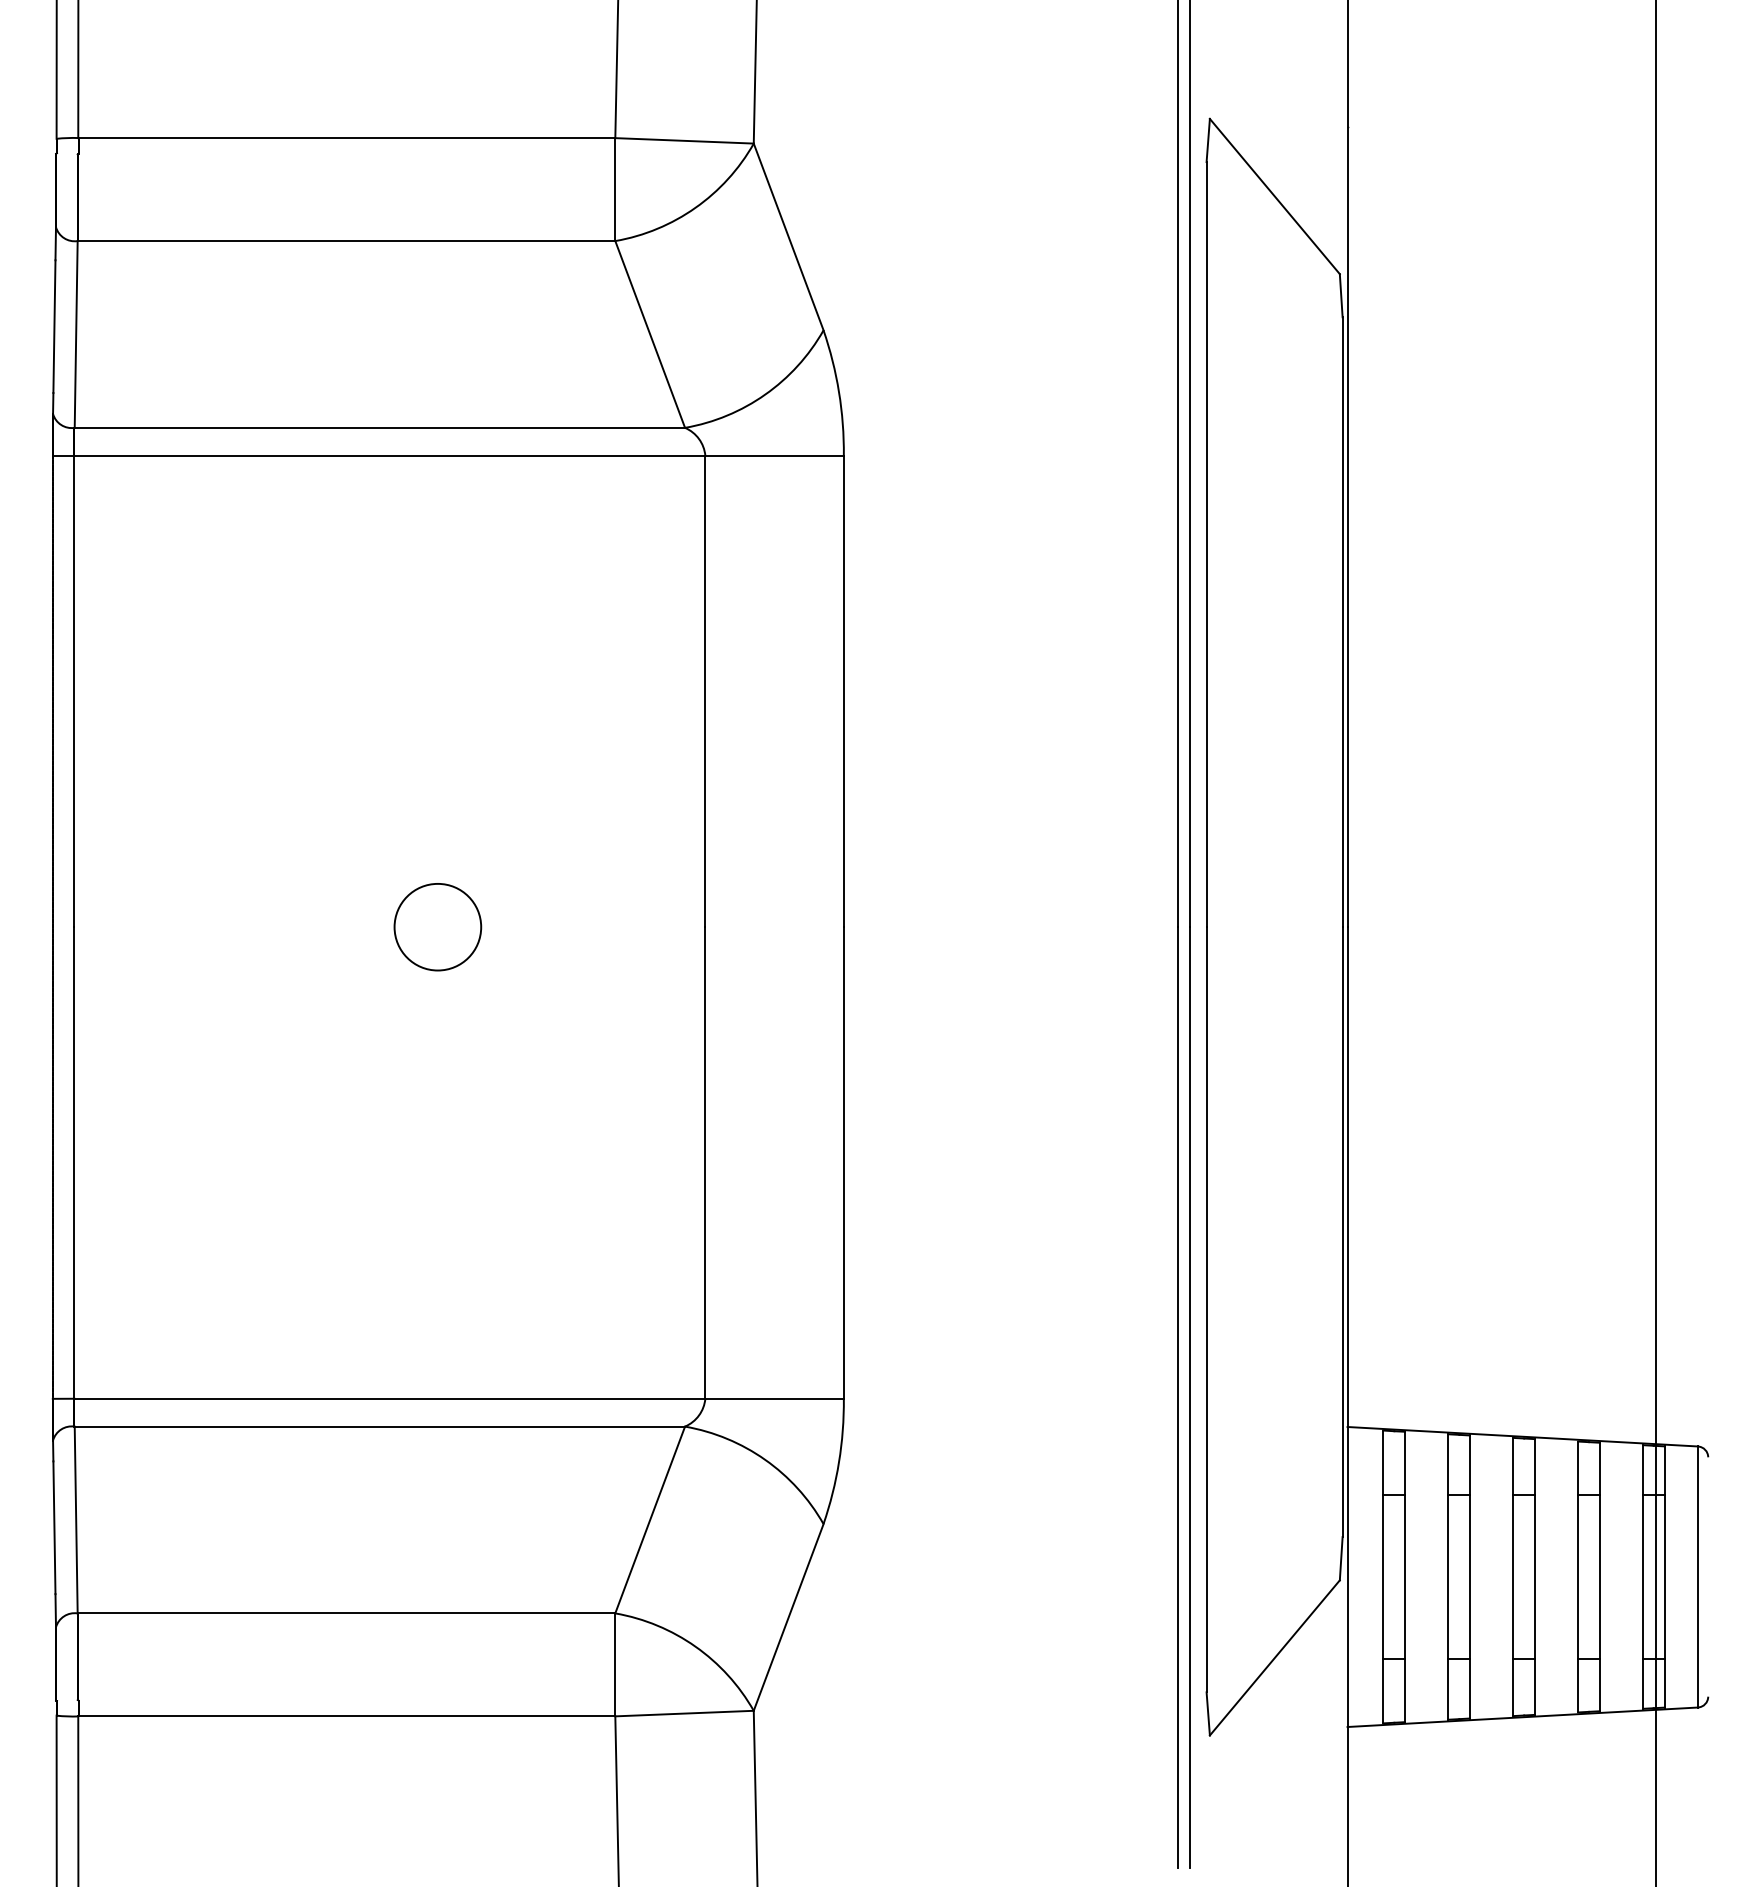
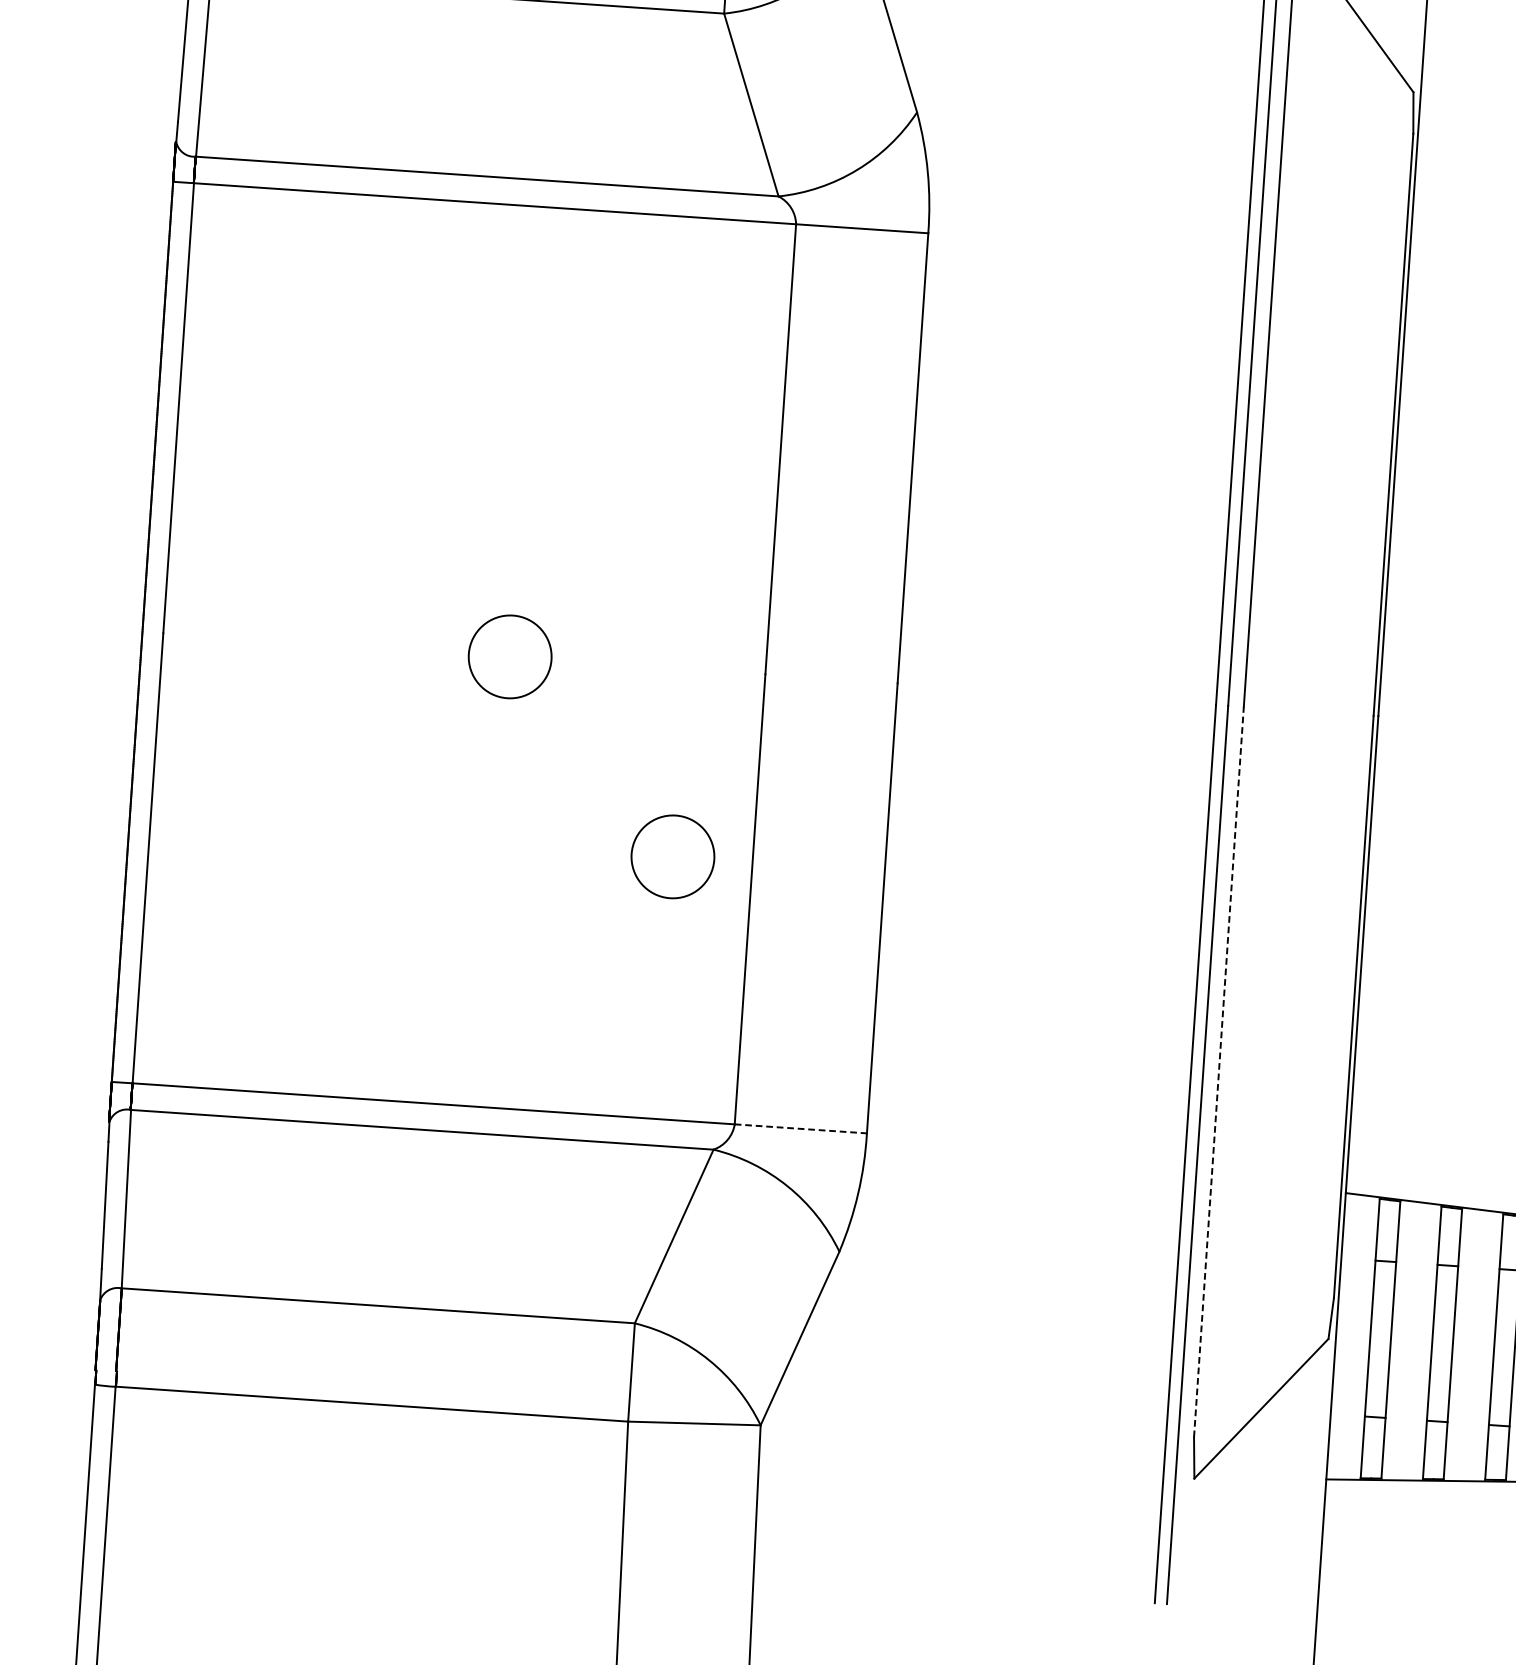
circle: (621, 1124) -> (672, 857), added
line: (1206, 1309) -> (1218, 1071), solid -> dashed
line: (775, 1398) -> (801, 1128), solid -> dashed

